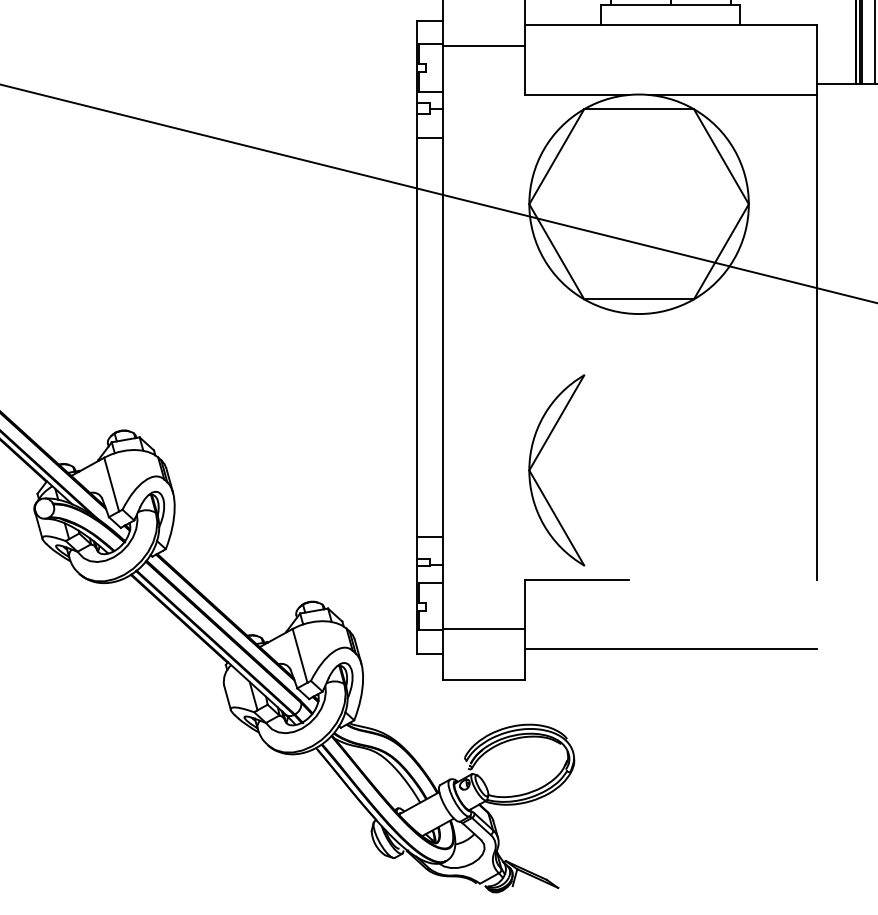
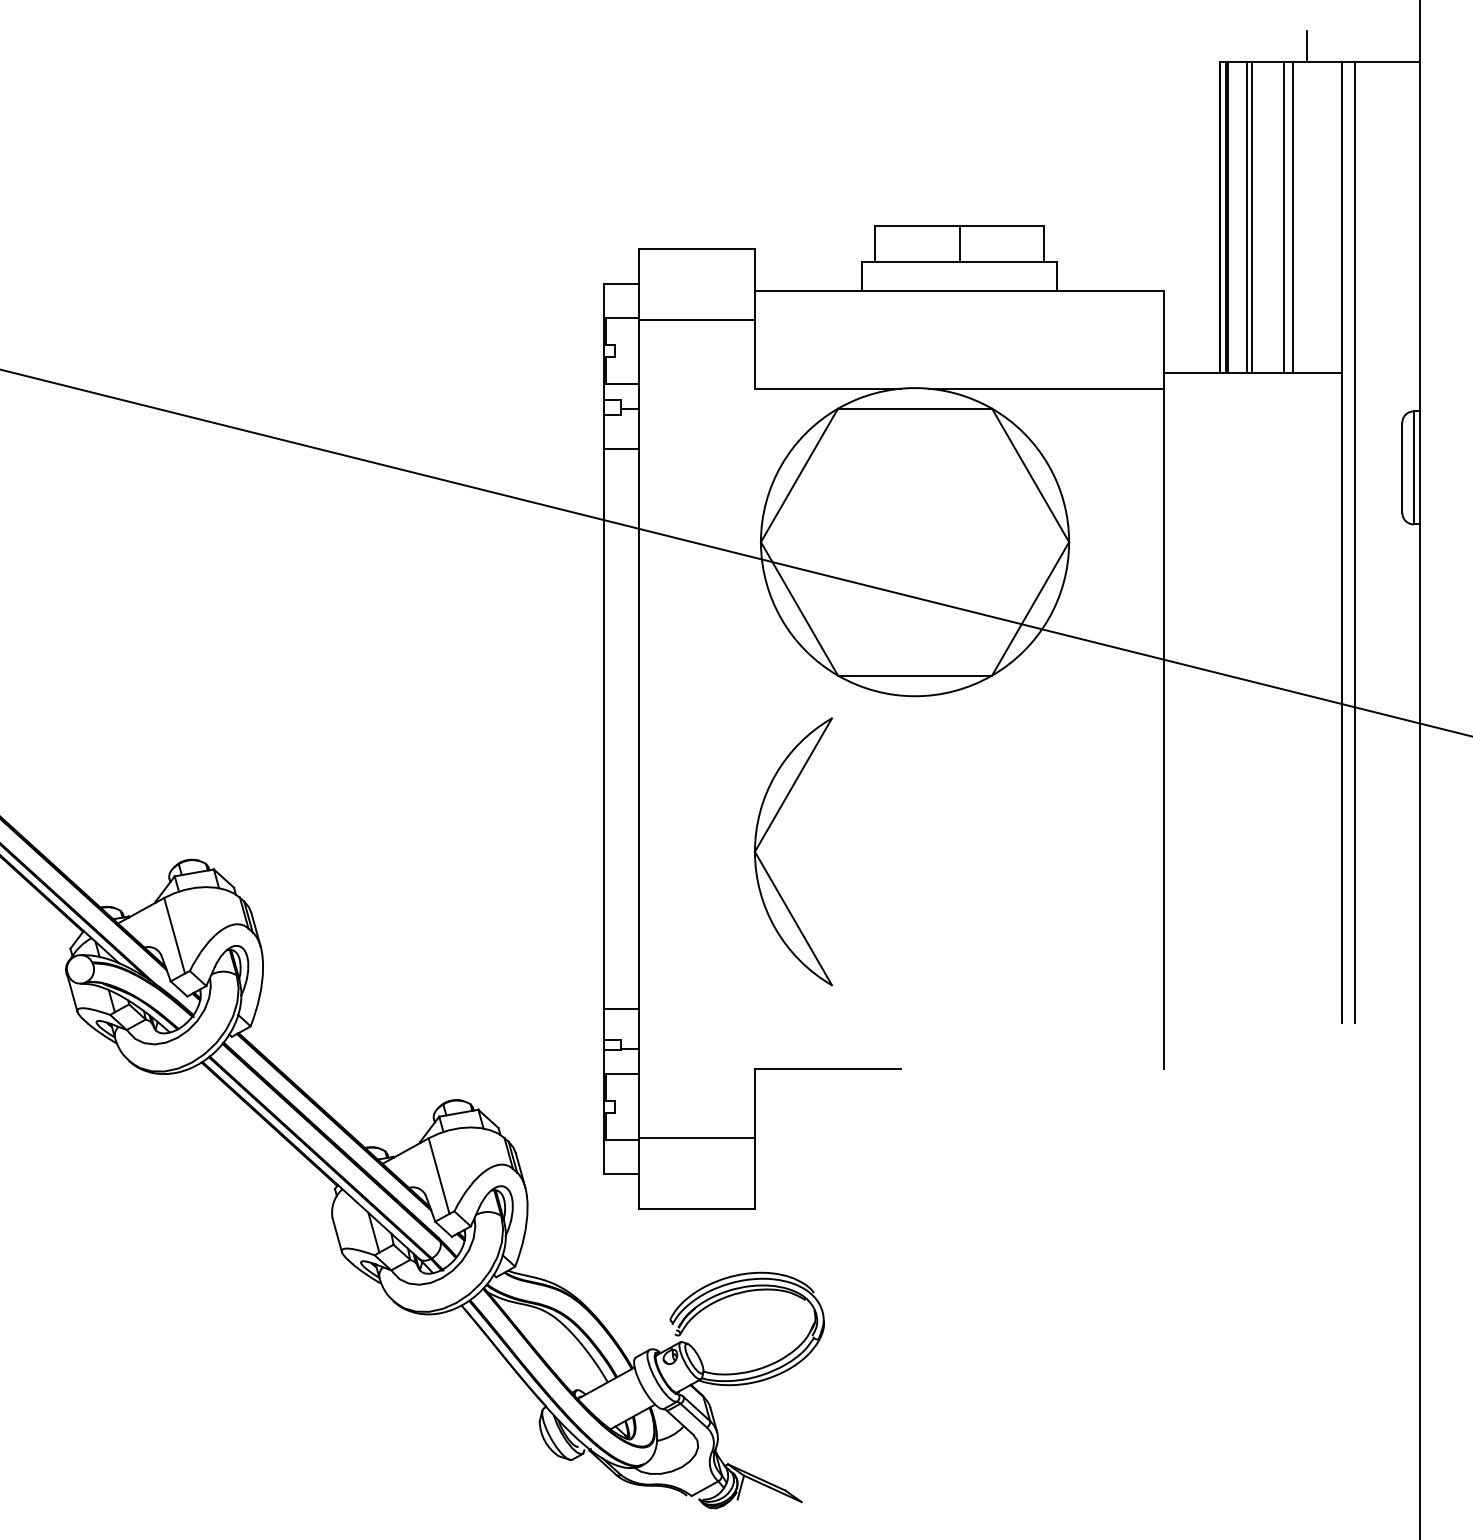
part: (538, 456) -> (767, 832), moved
line: (670, 649) -> (959, 1167), removed

